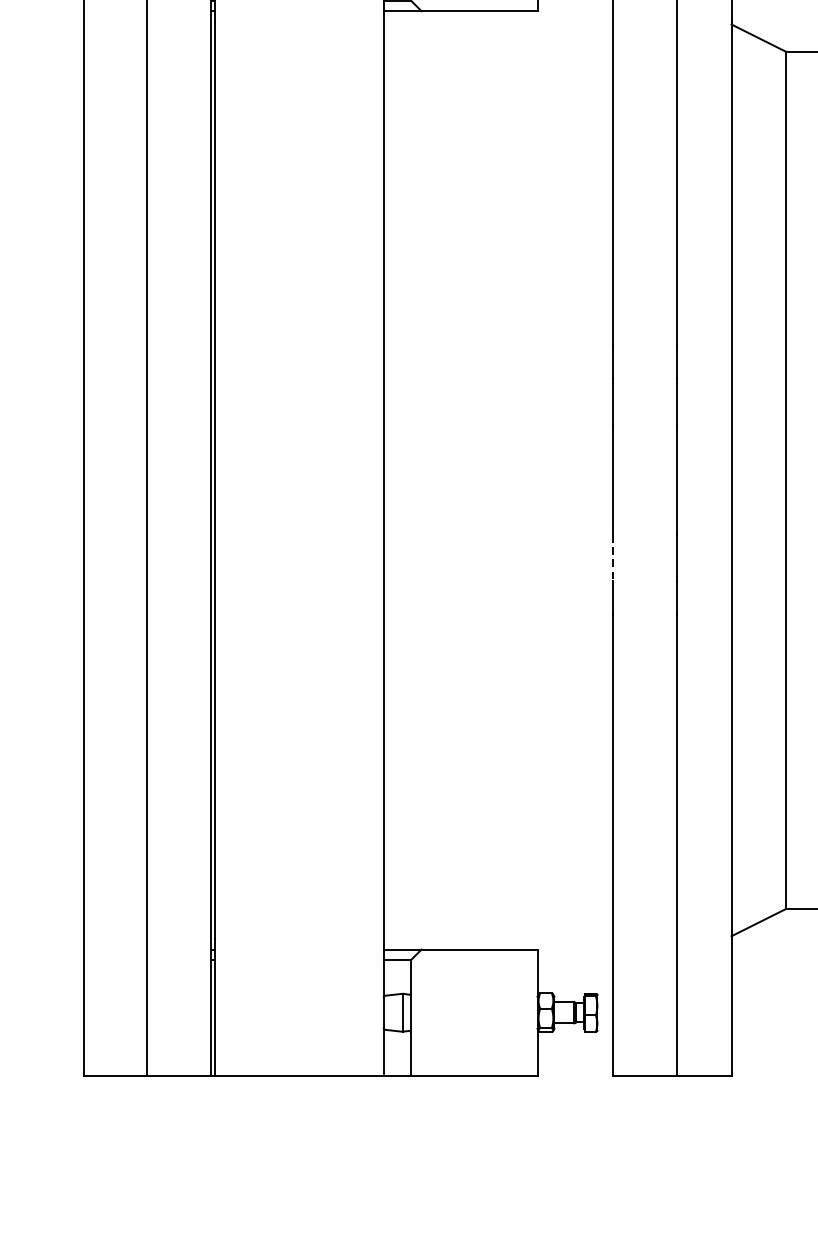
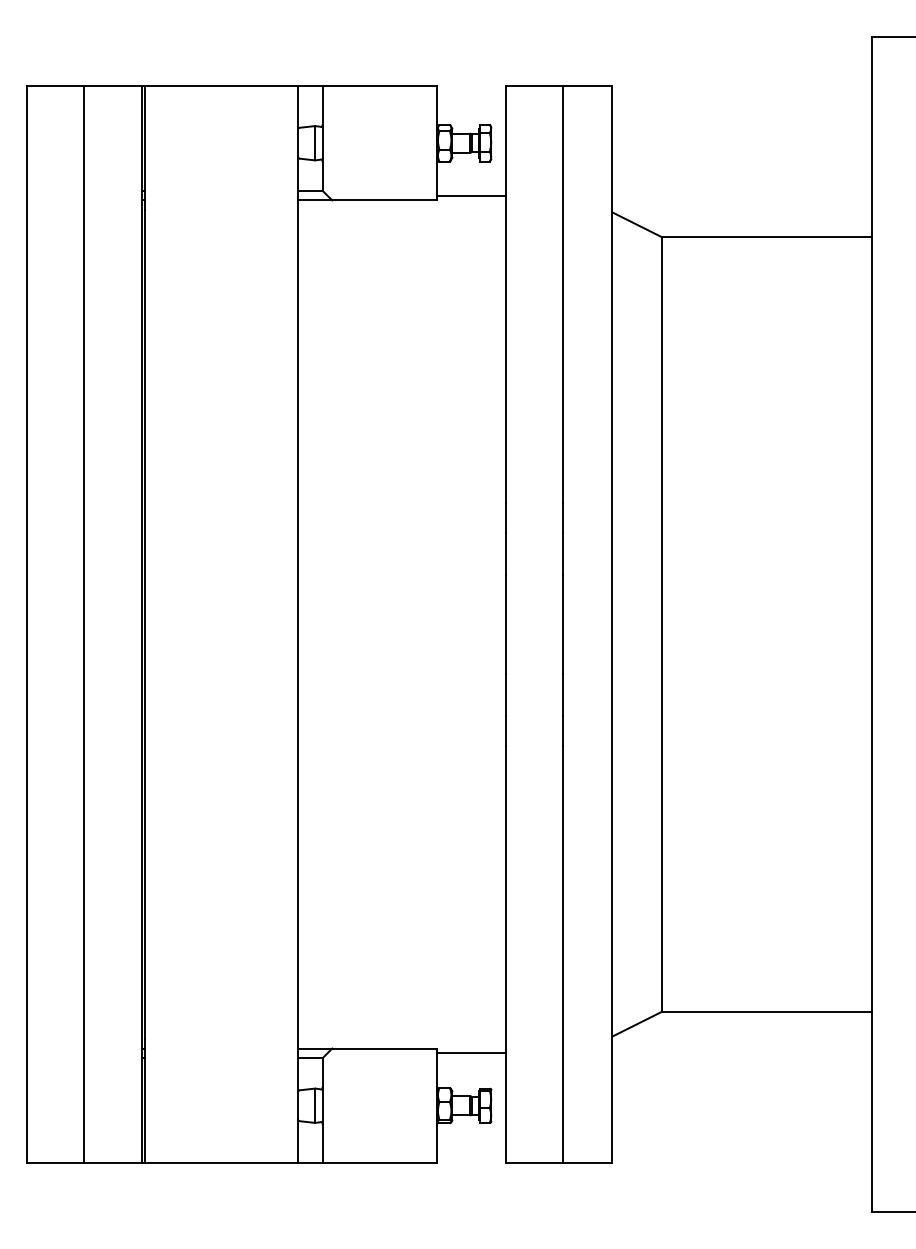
line: (575, 5) -> (471, 195), added
line: (613, 557) -> (505, 694), dashed -> solid
line: (575, 954) -> (471, 1053), added

